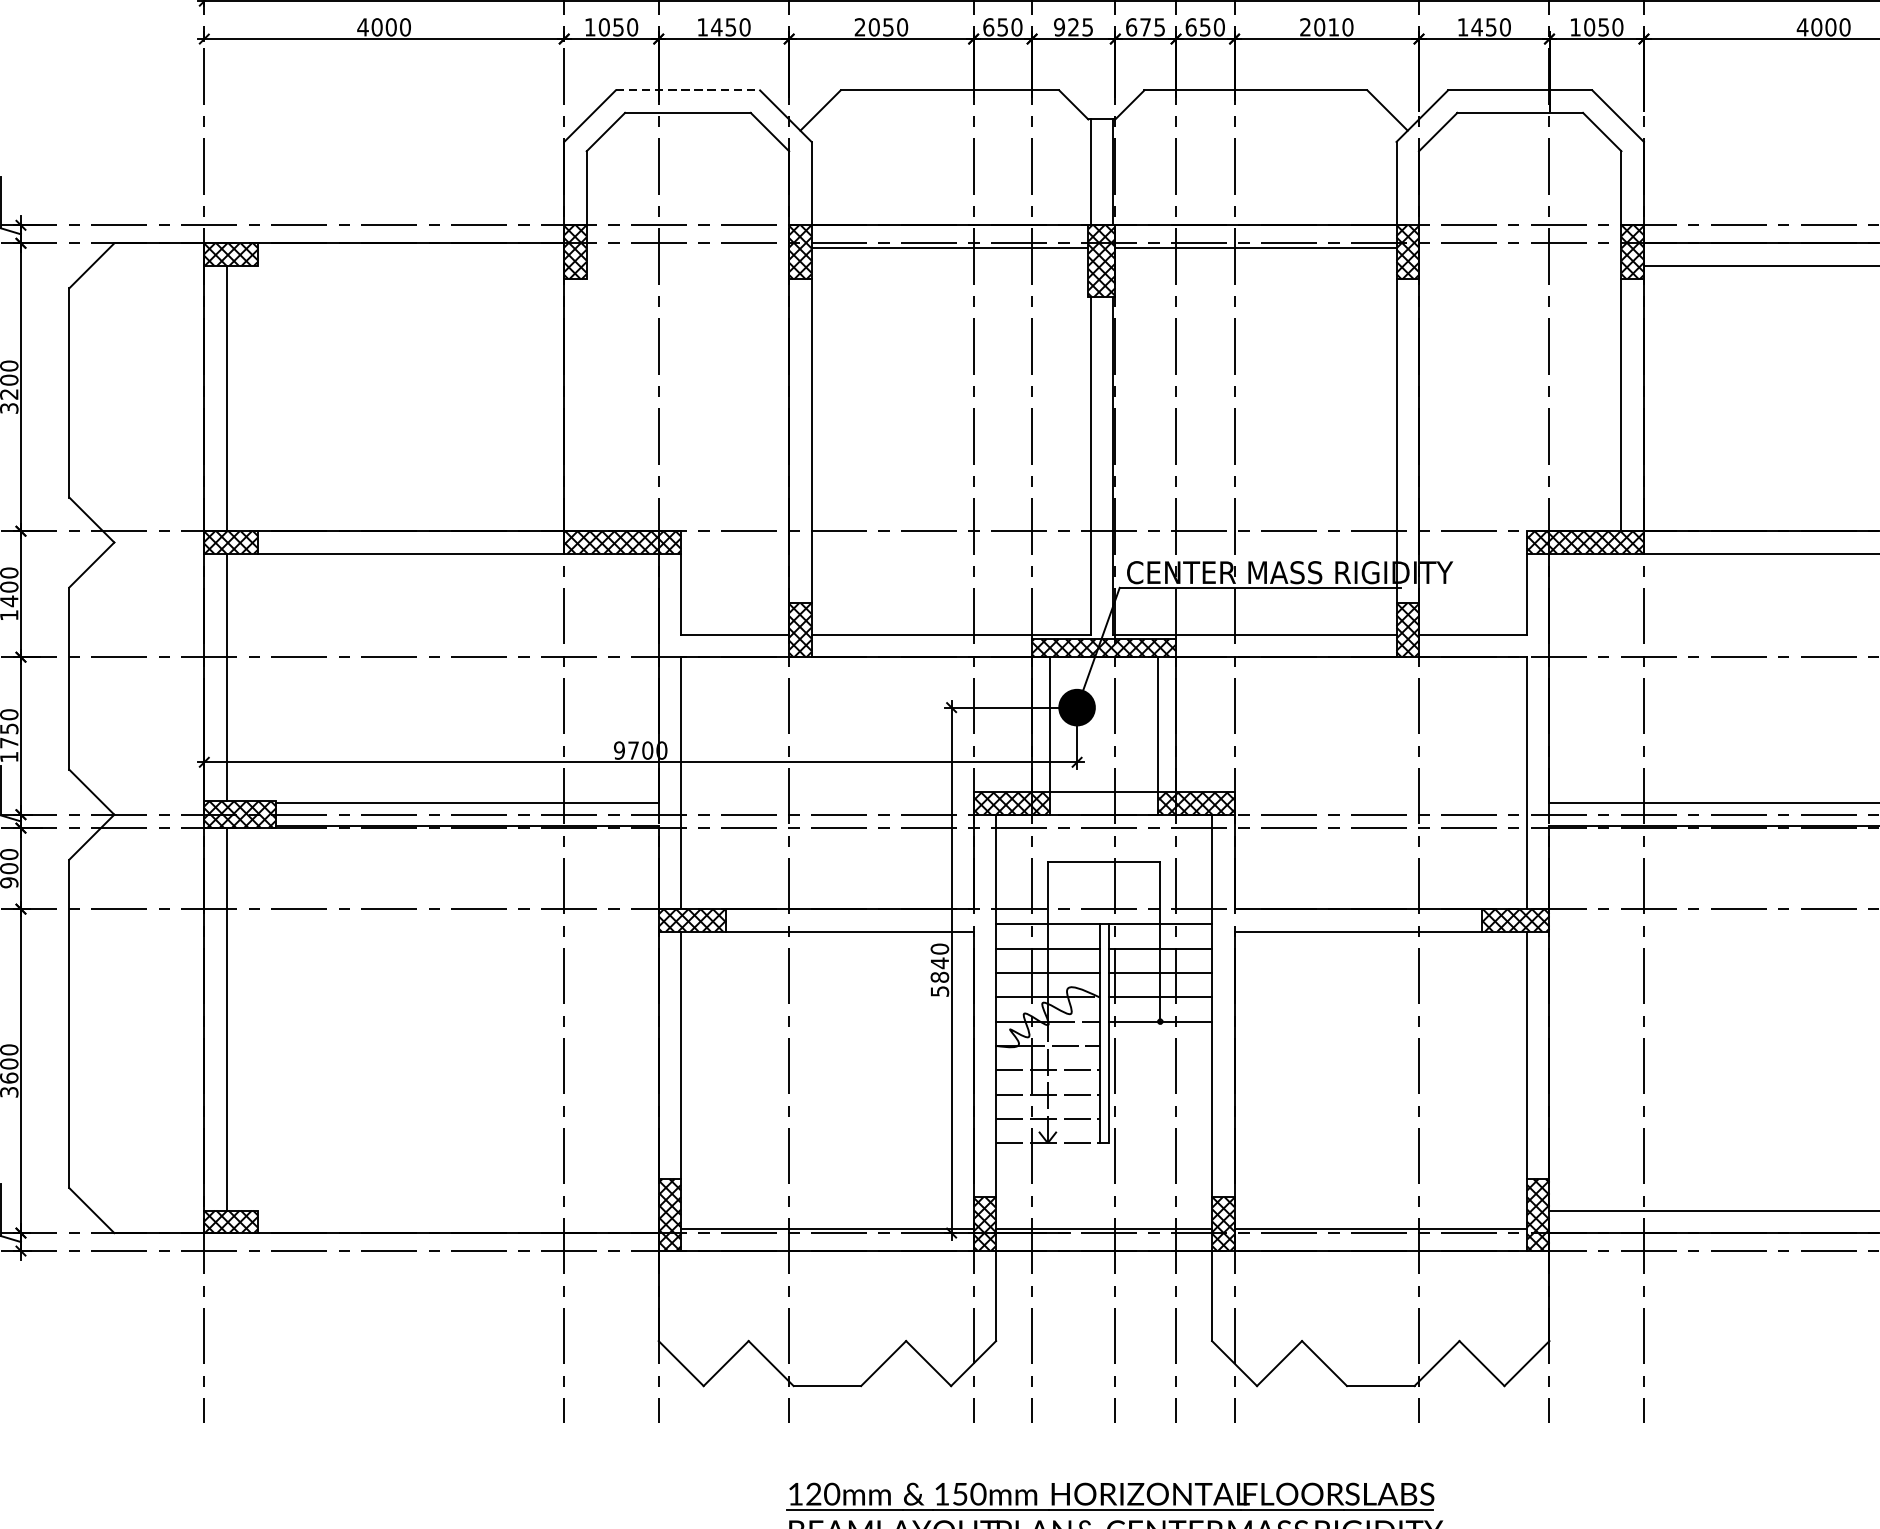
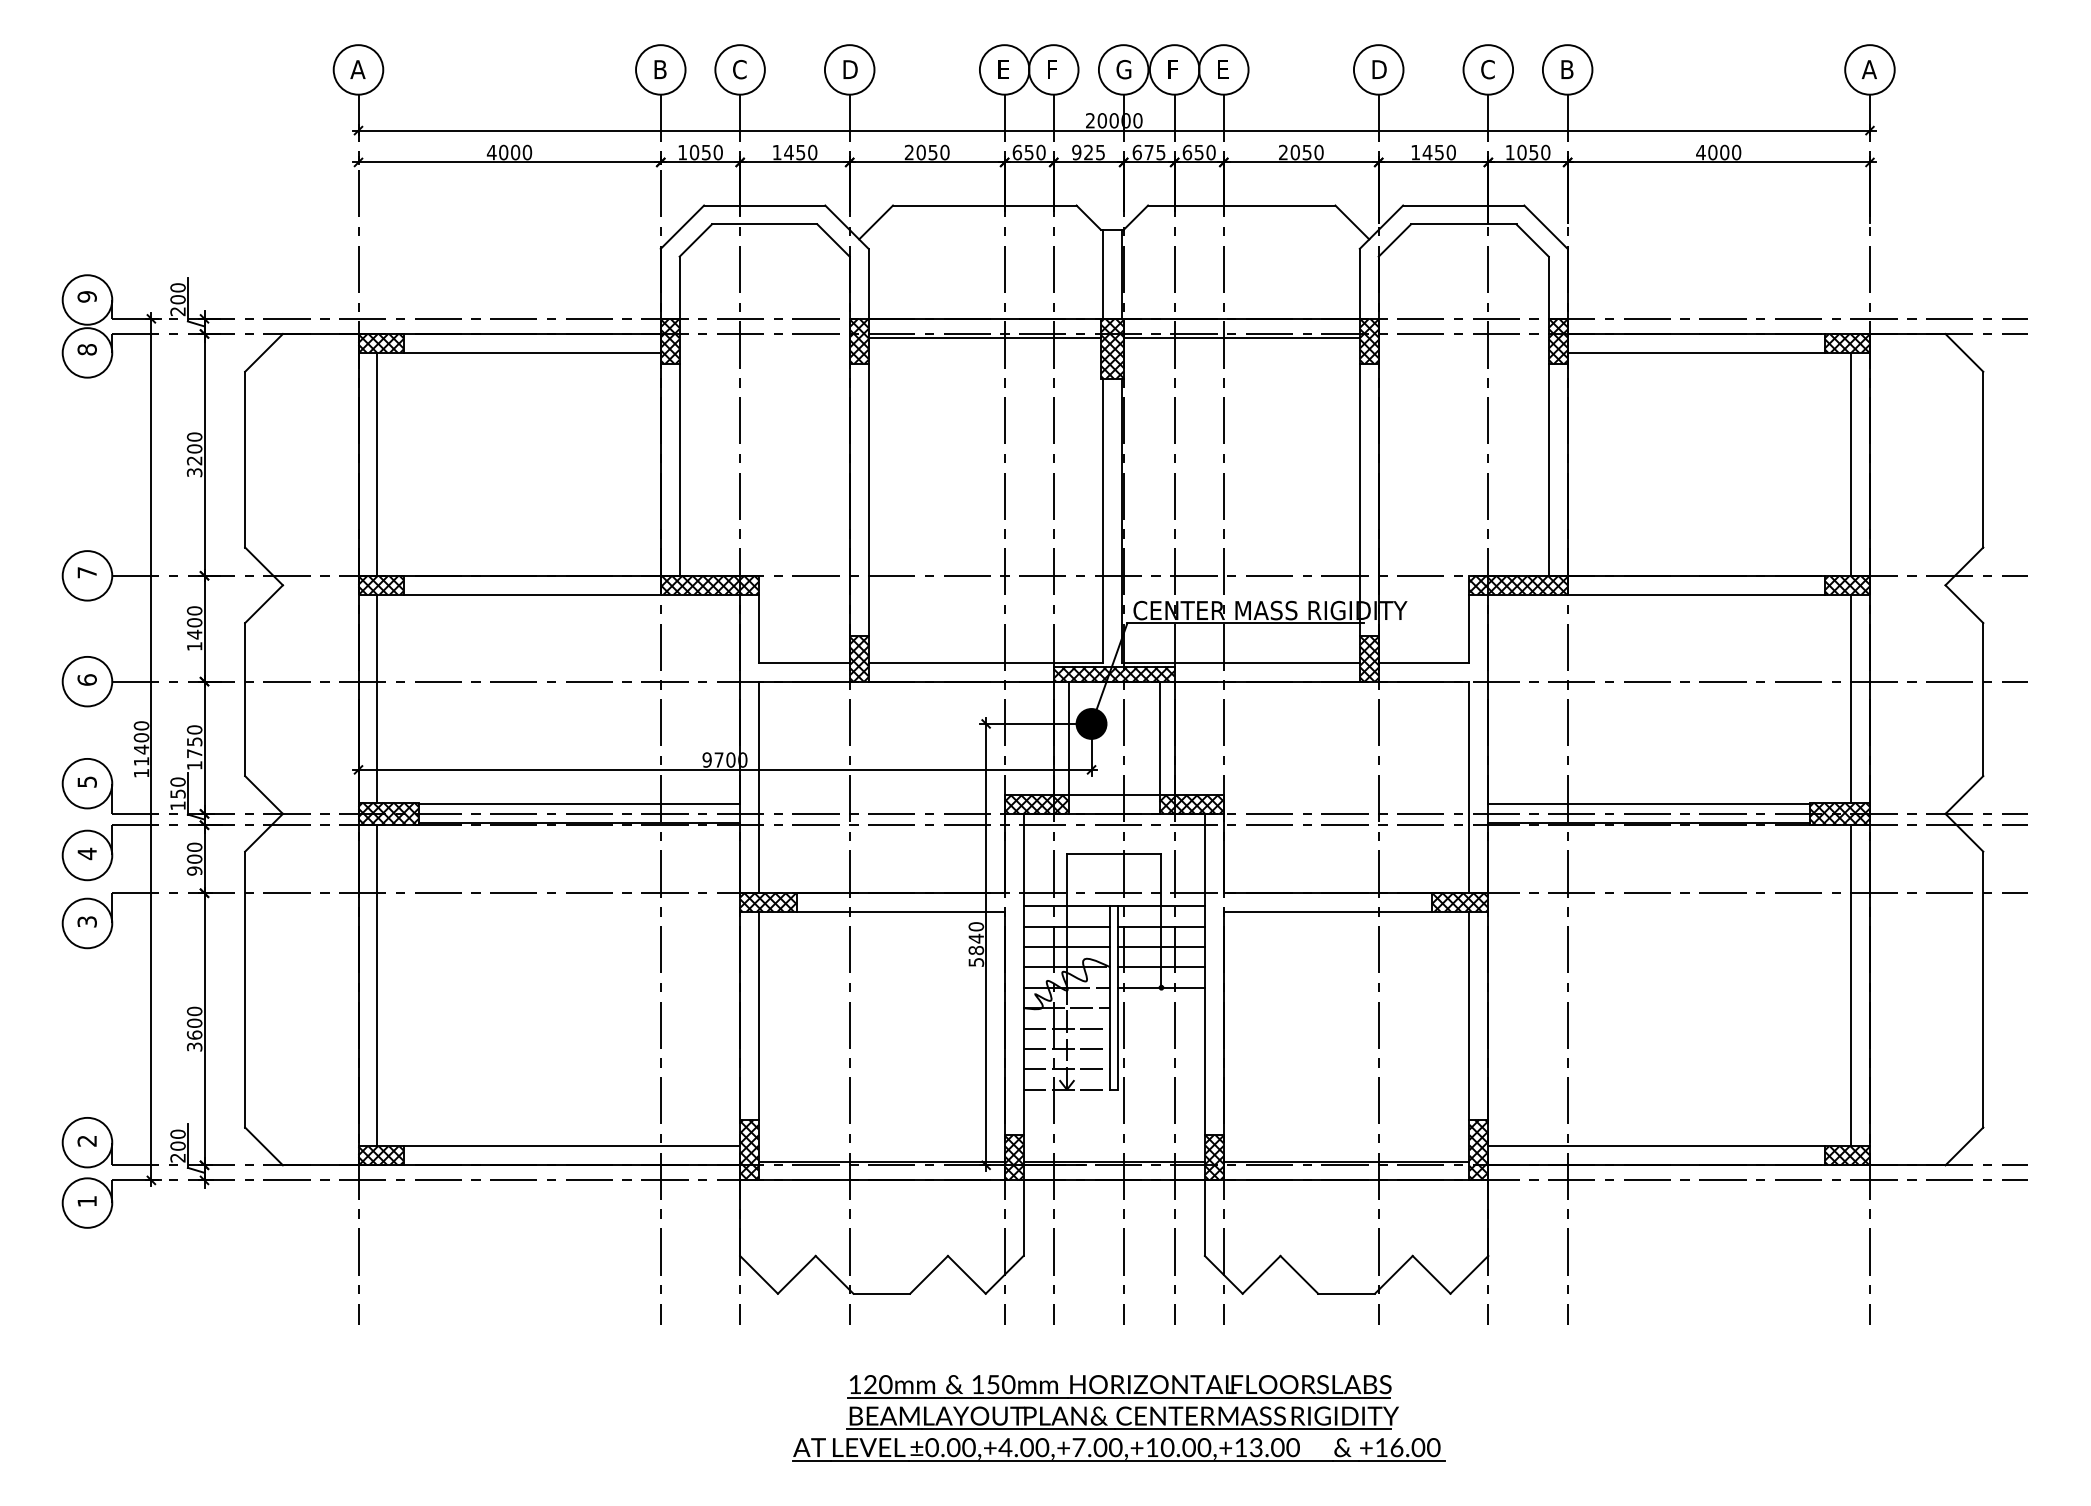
text: (1333, 27) -> (1306, 152), 2010 -> 2050
line: (687, 90) -> (764, 205), dashed -> solid
line: (410, 265) -> (531, 352), added
line: (586, 404) -> (679, 469), added
line: (457, 1210) -> (571, 1146), added

